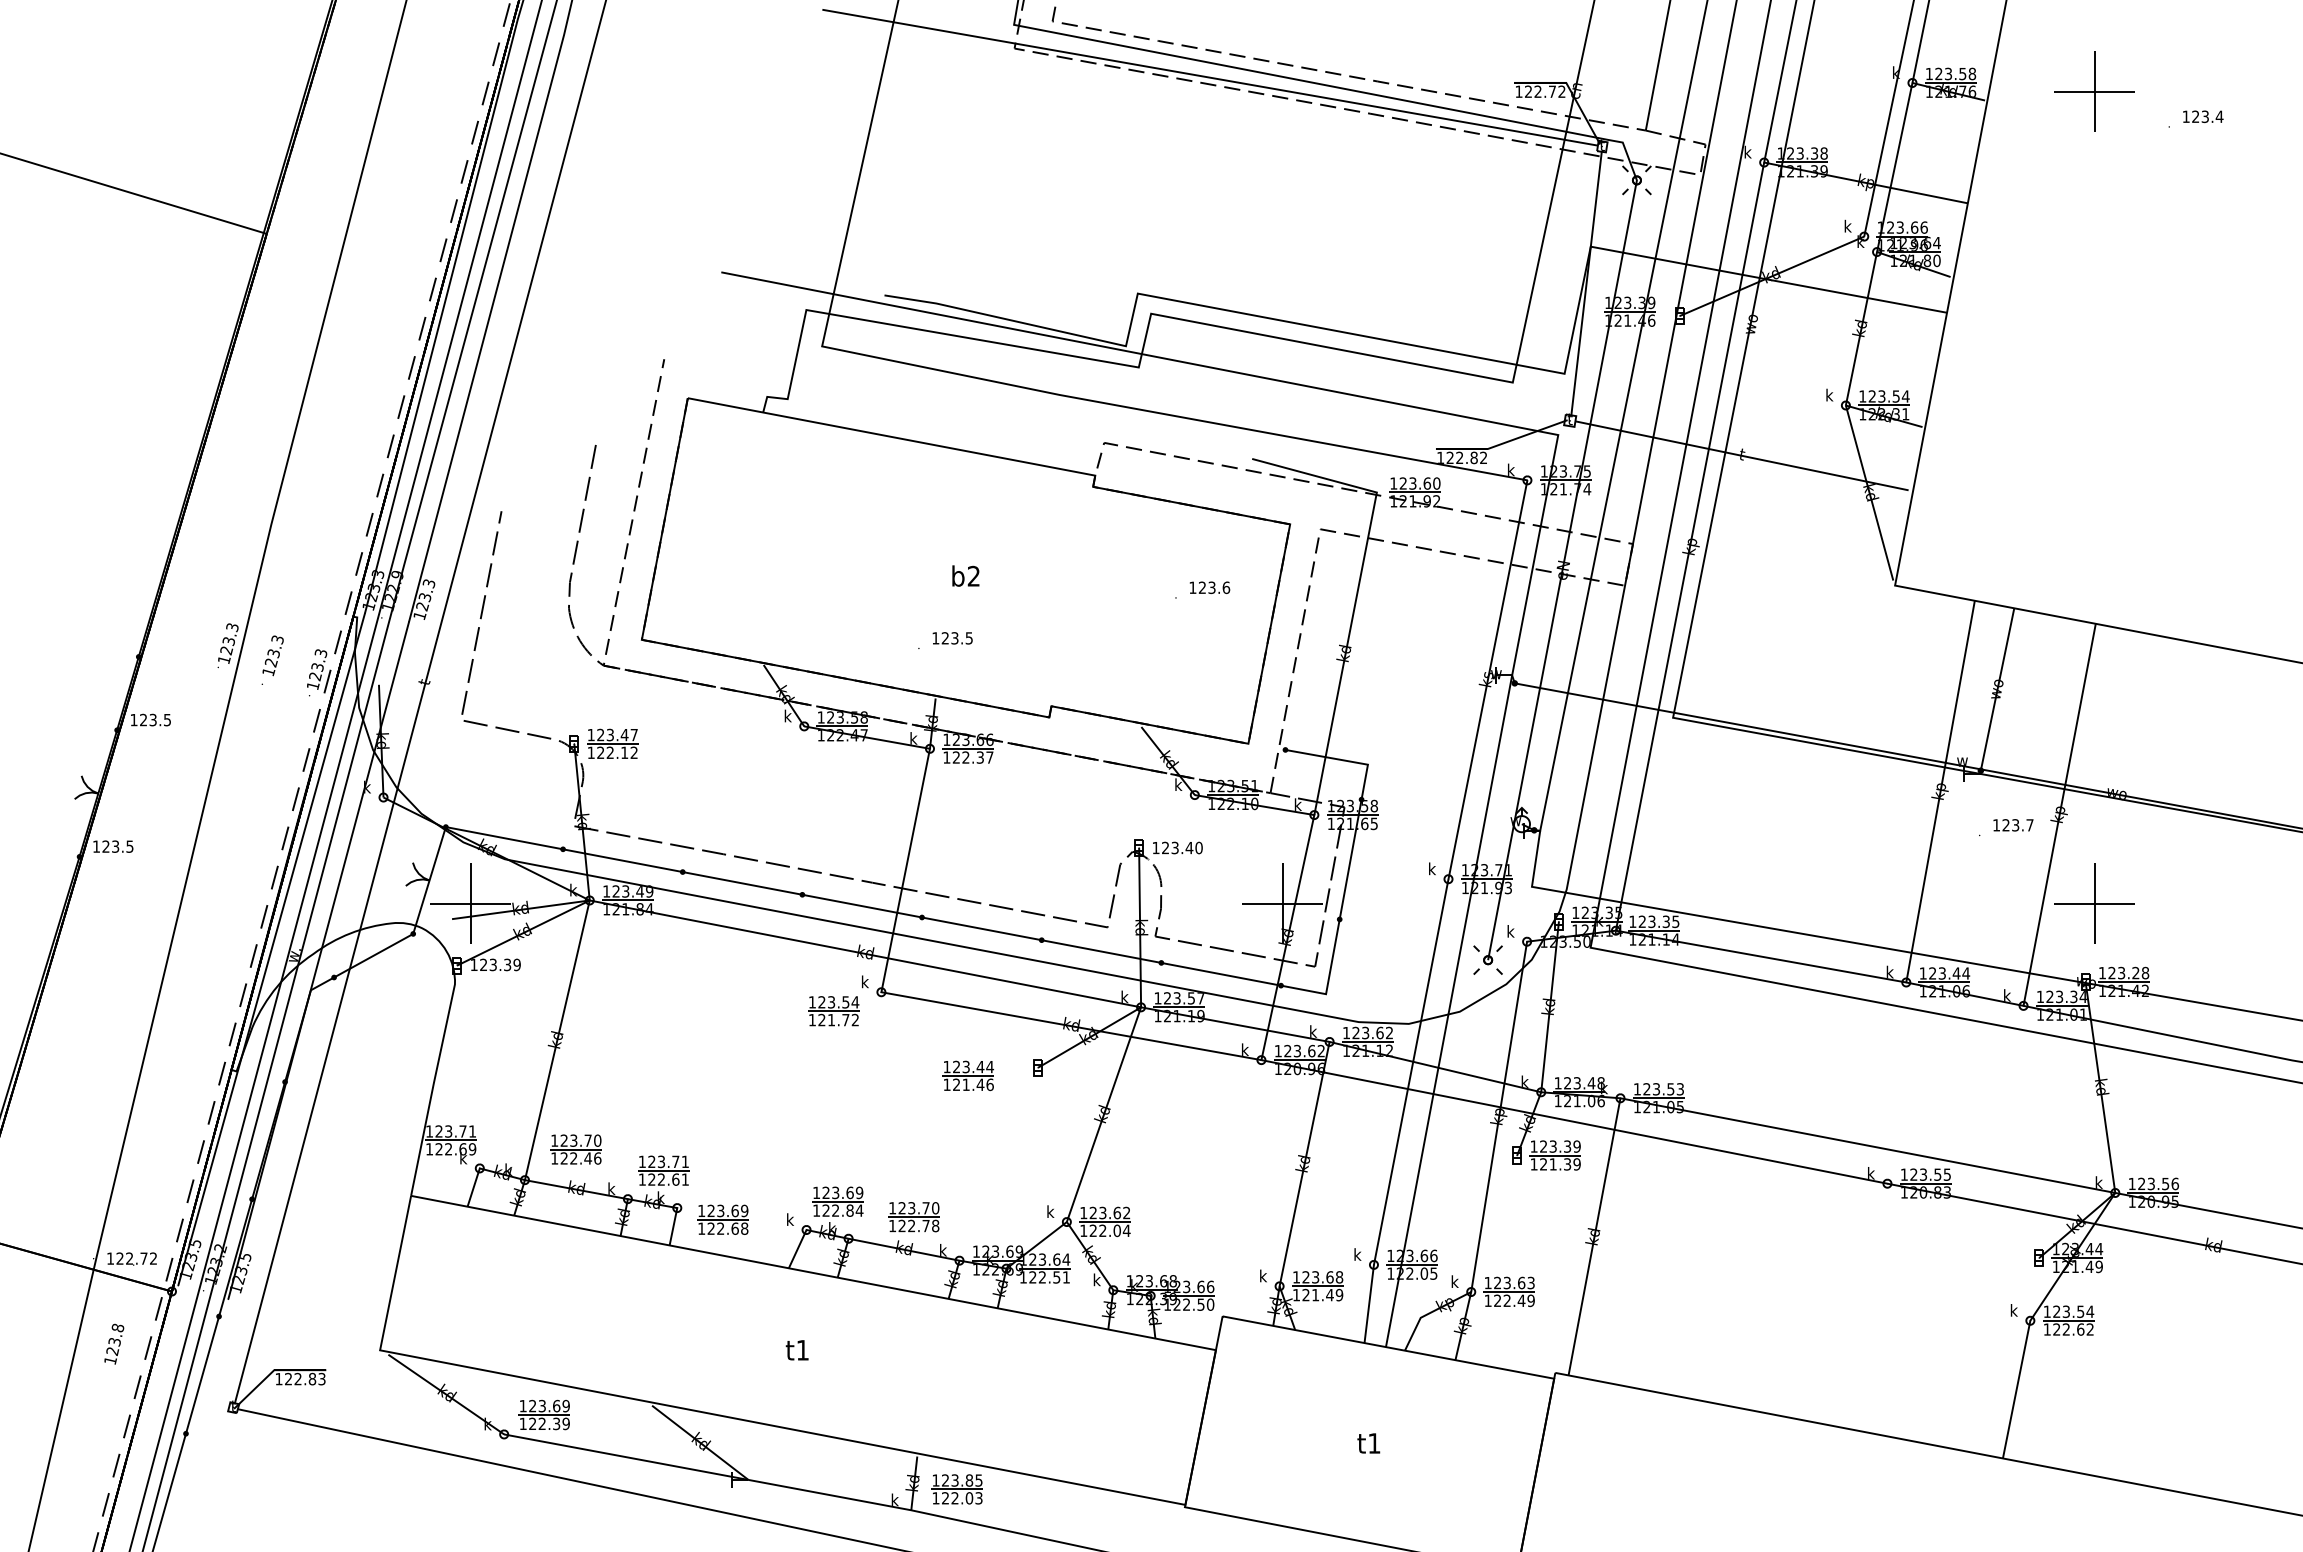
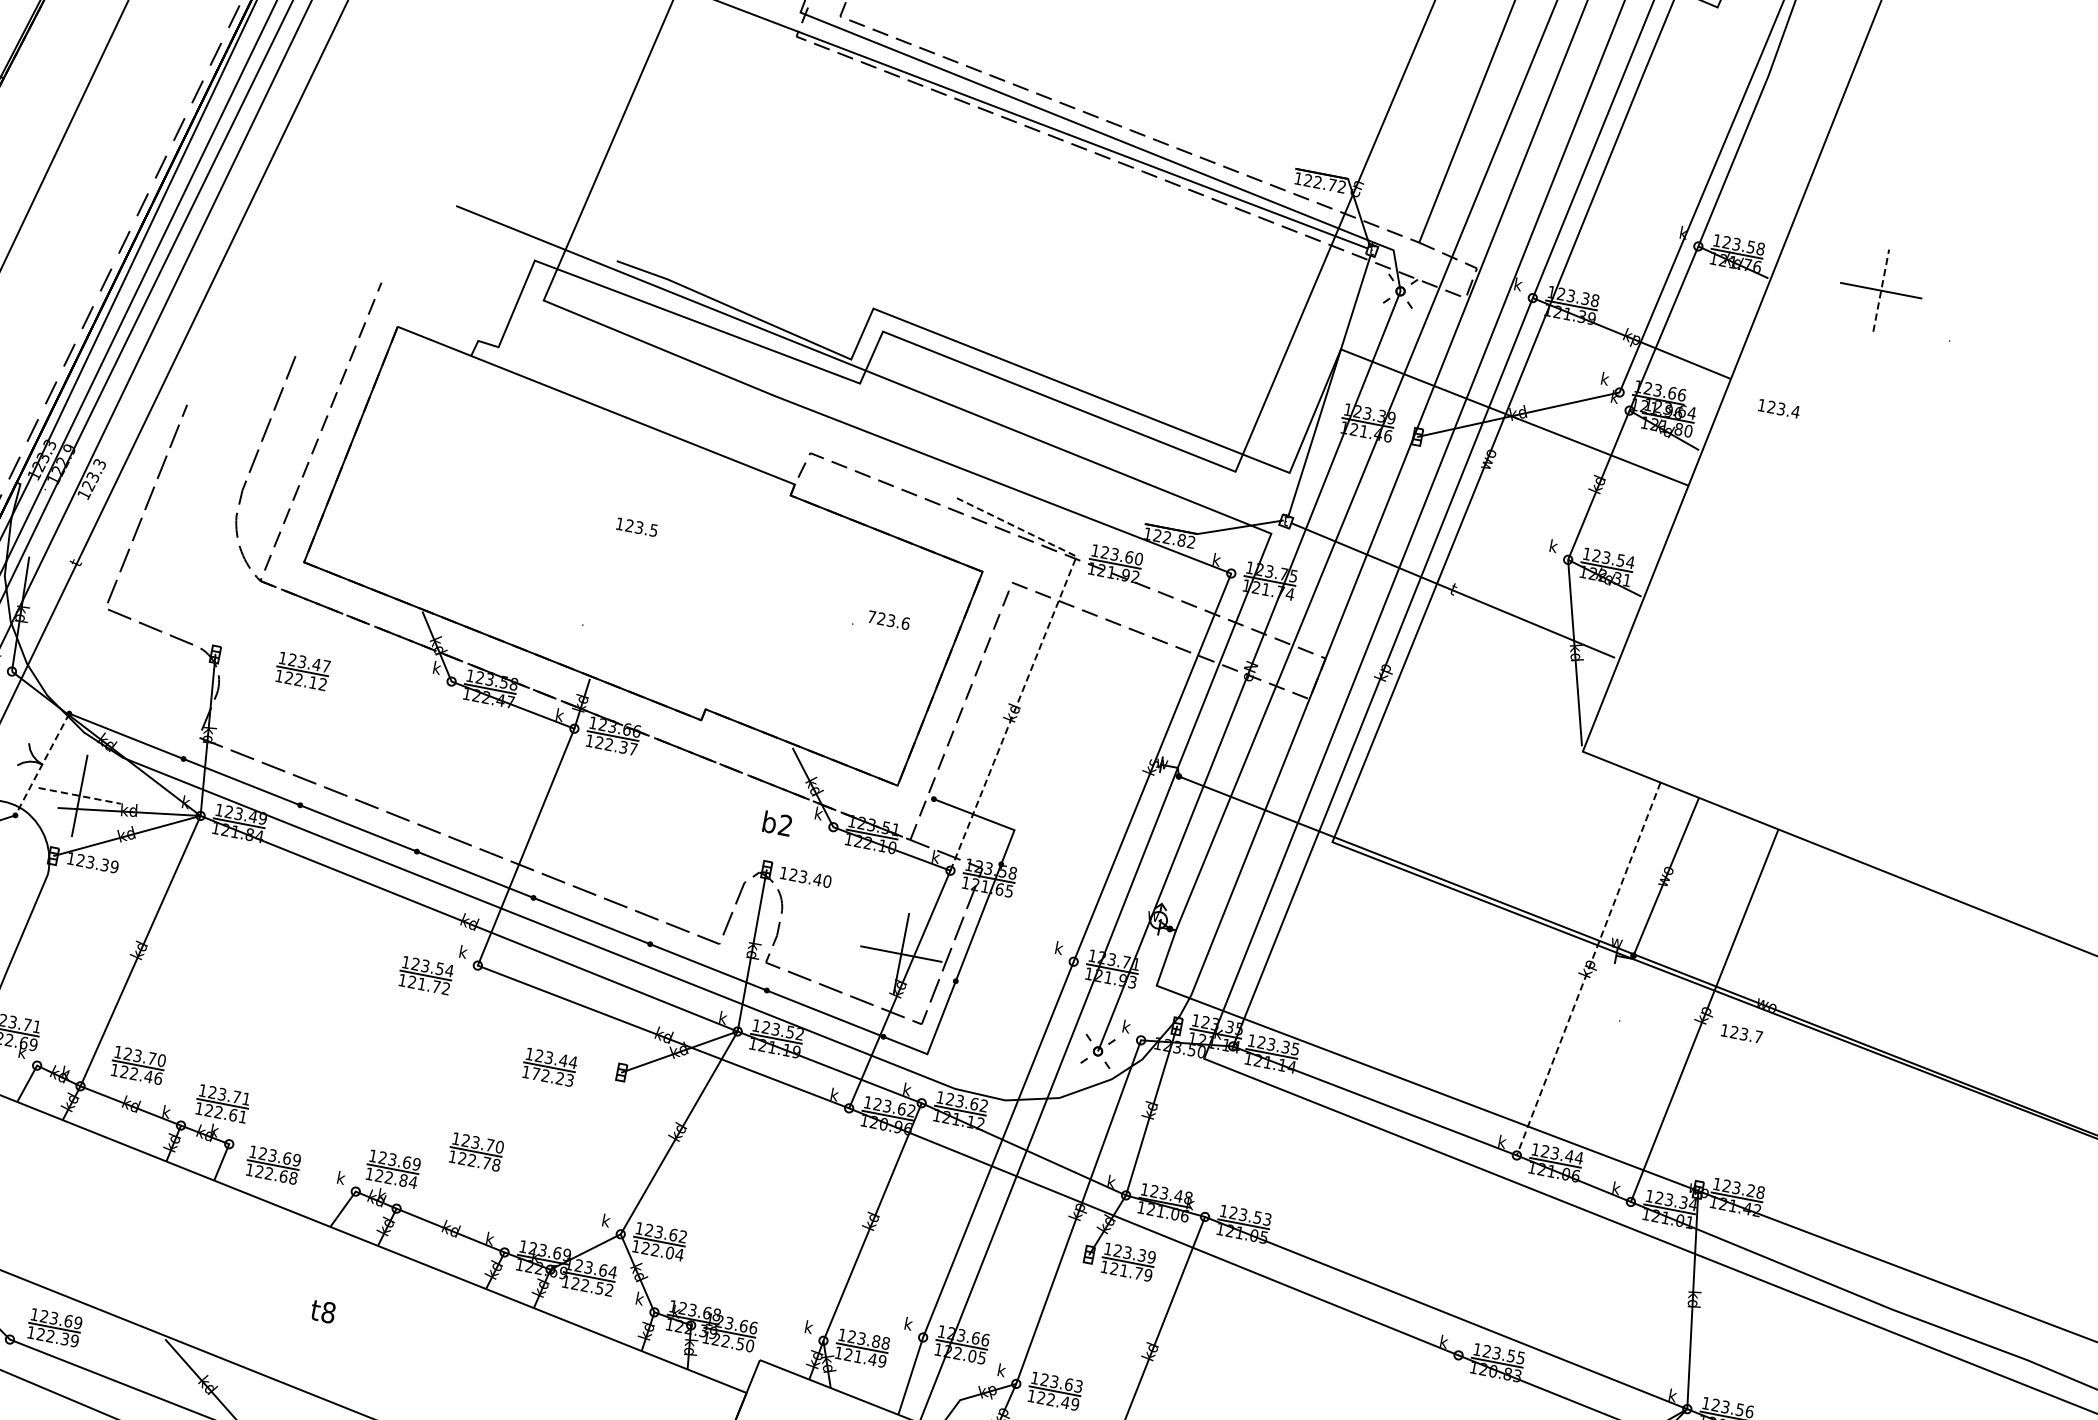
line: (2094, 91) -> (1880, 290), solid -> dashed
text: (2203, 116) -> (1779, 408), moved
text: (965, 575) -> (777, 823), moved
text: (1192, 587) -> (871, 616), 123.6 -> 723.6
line: (1358, 589) -> (1039, 651), solid -> dashed
text: (952, 638) -> (636, 527), moved
part: (612, 743) -> (302, 670), moved
line: (1940, 791) -> (1588, 968), solid -> dashed
text: (2013, 825) -> (1741, 1034), moved
line: (429, 880) -> (42, 764), solid -> dashed
line: (470, 903) -> (79, 795), solid -> dashed
part: (2094, 903) -> (1722, 1112), removed
text: (1200, 998) -> (799, 1034), 123.57 -> 123.52
text: (973, 1084) -> (553, 1076), 121.46 -> 172.23
text: (1567, 1164) -> (1138, 1273), 121.39 -> 121.79
part: (913, 1217) -> (475, 1152), moved
text: (1065, 1277) -> (608, 1290), 122.51 -> 122.52
text: (1329, 1277) -> (875, 1341), 123.68 -> 123.88
text: (802, 1349) -> (328, 1311), t1 -> t8

